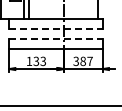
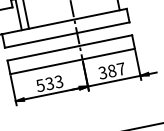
line: (56, 28) -> (67, 34), dashed -> solid
line: (56, 38) -> (70, 47), dashed -> solid
text: (29, 61) -> (40, 85), 133 -> 533

